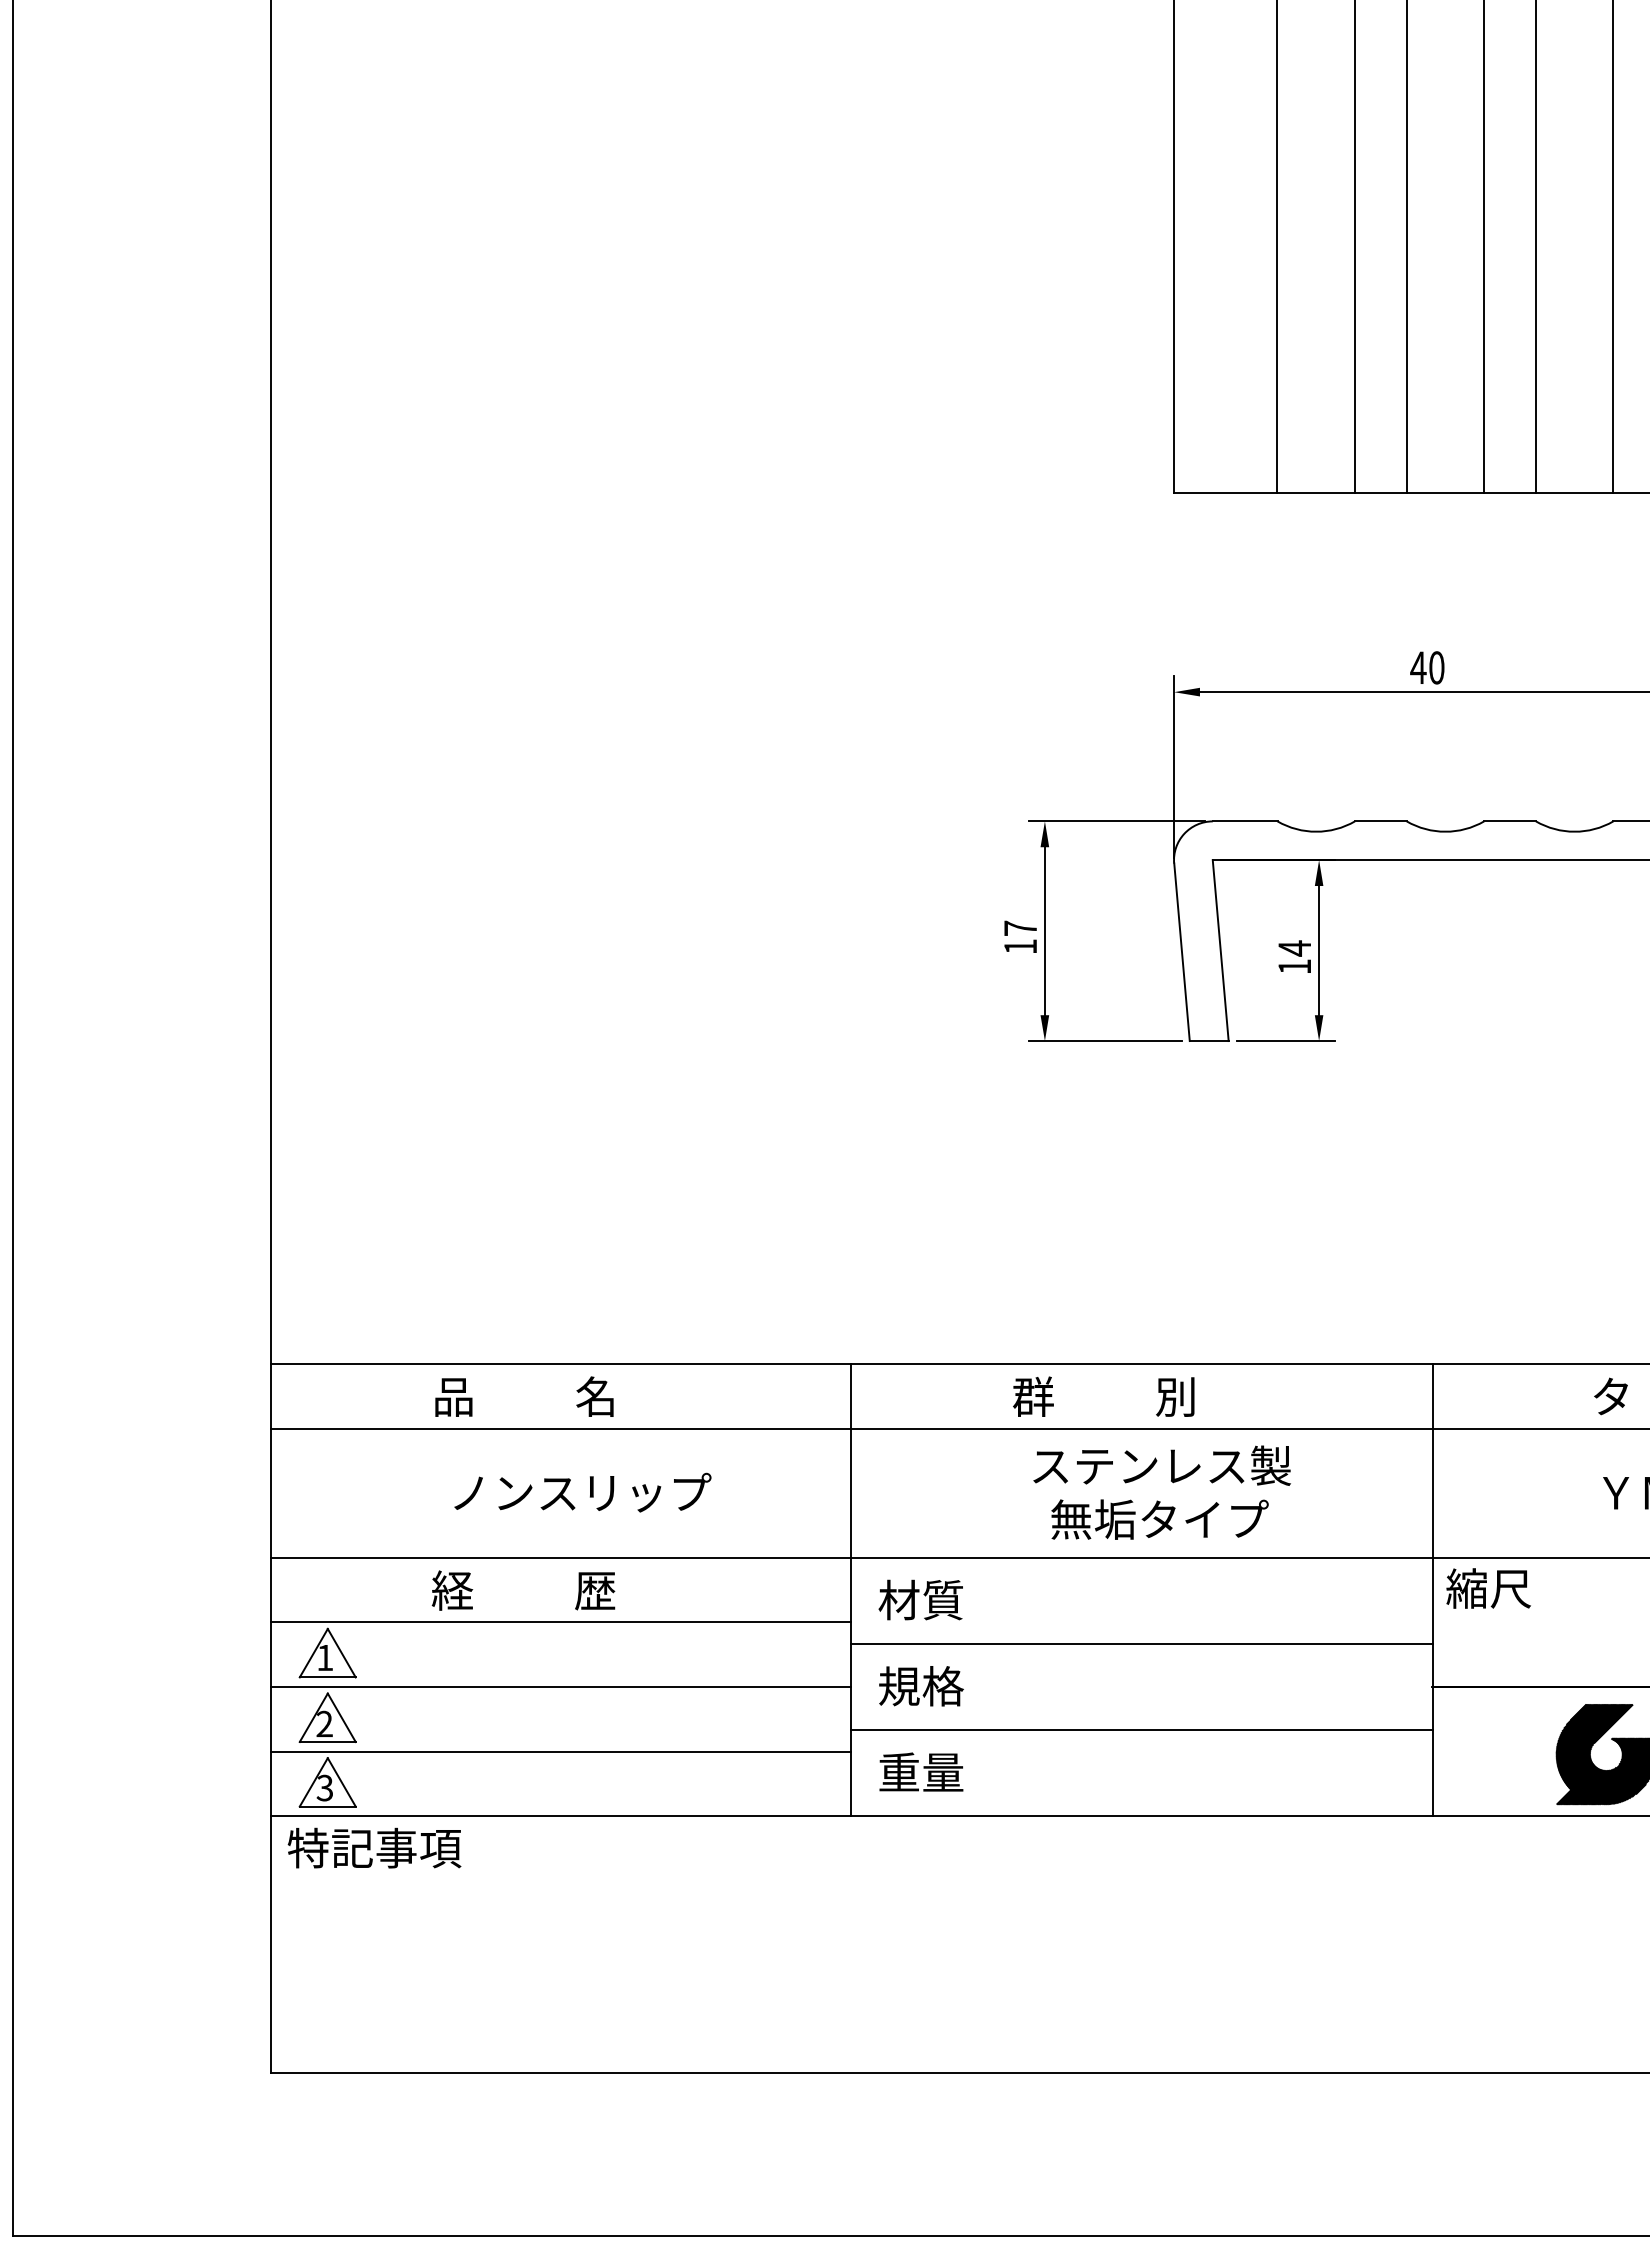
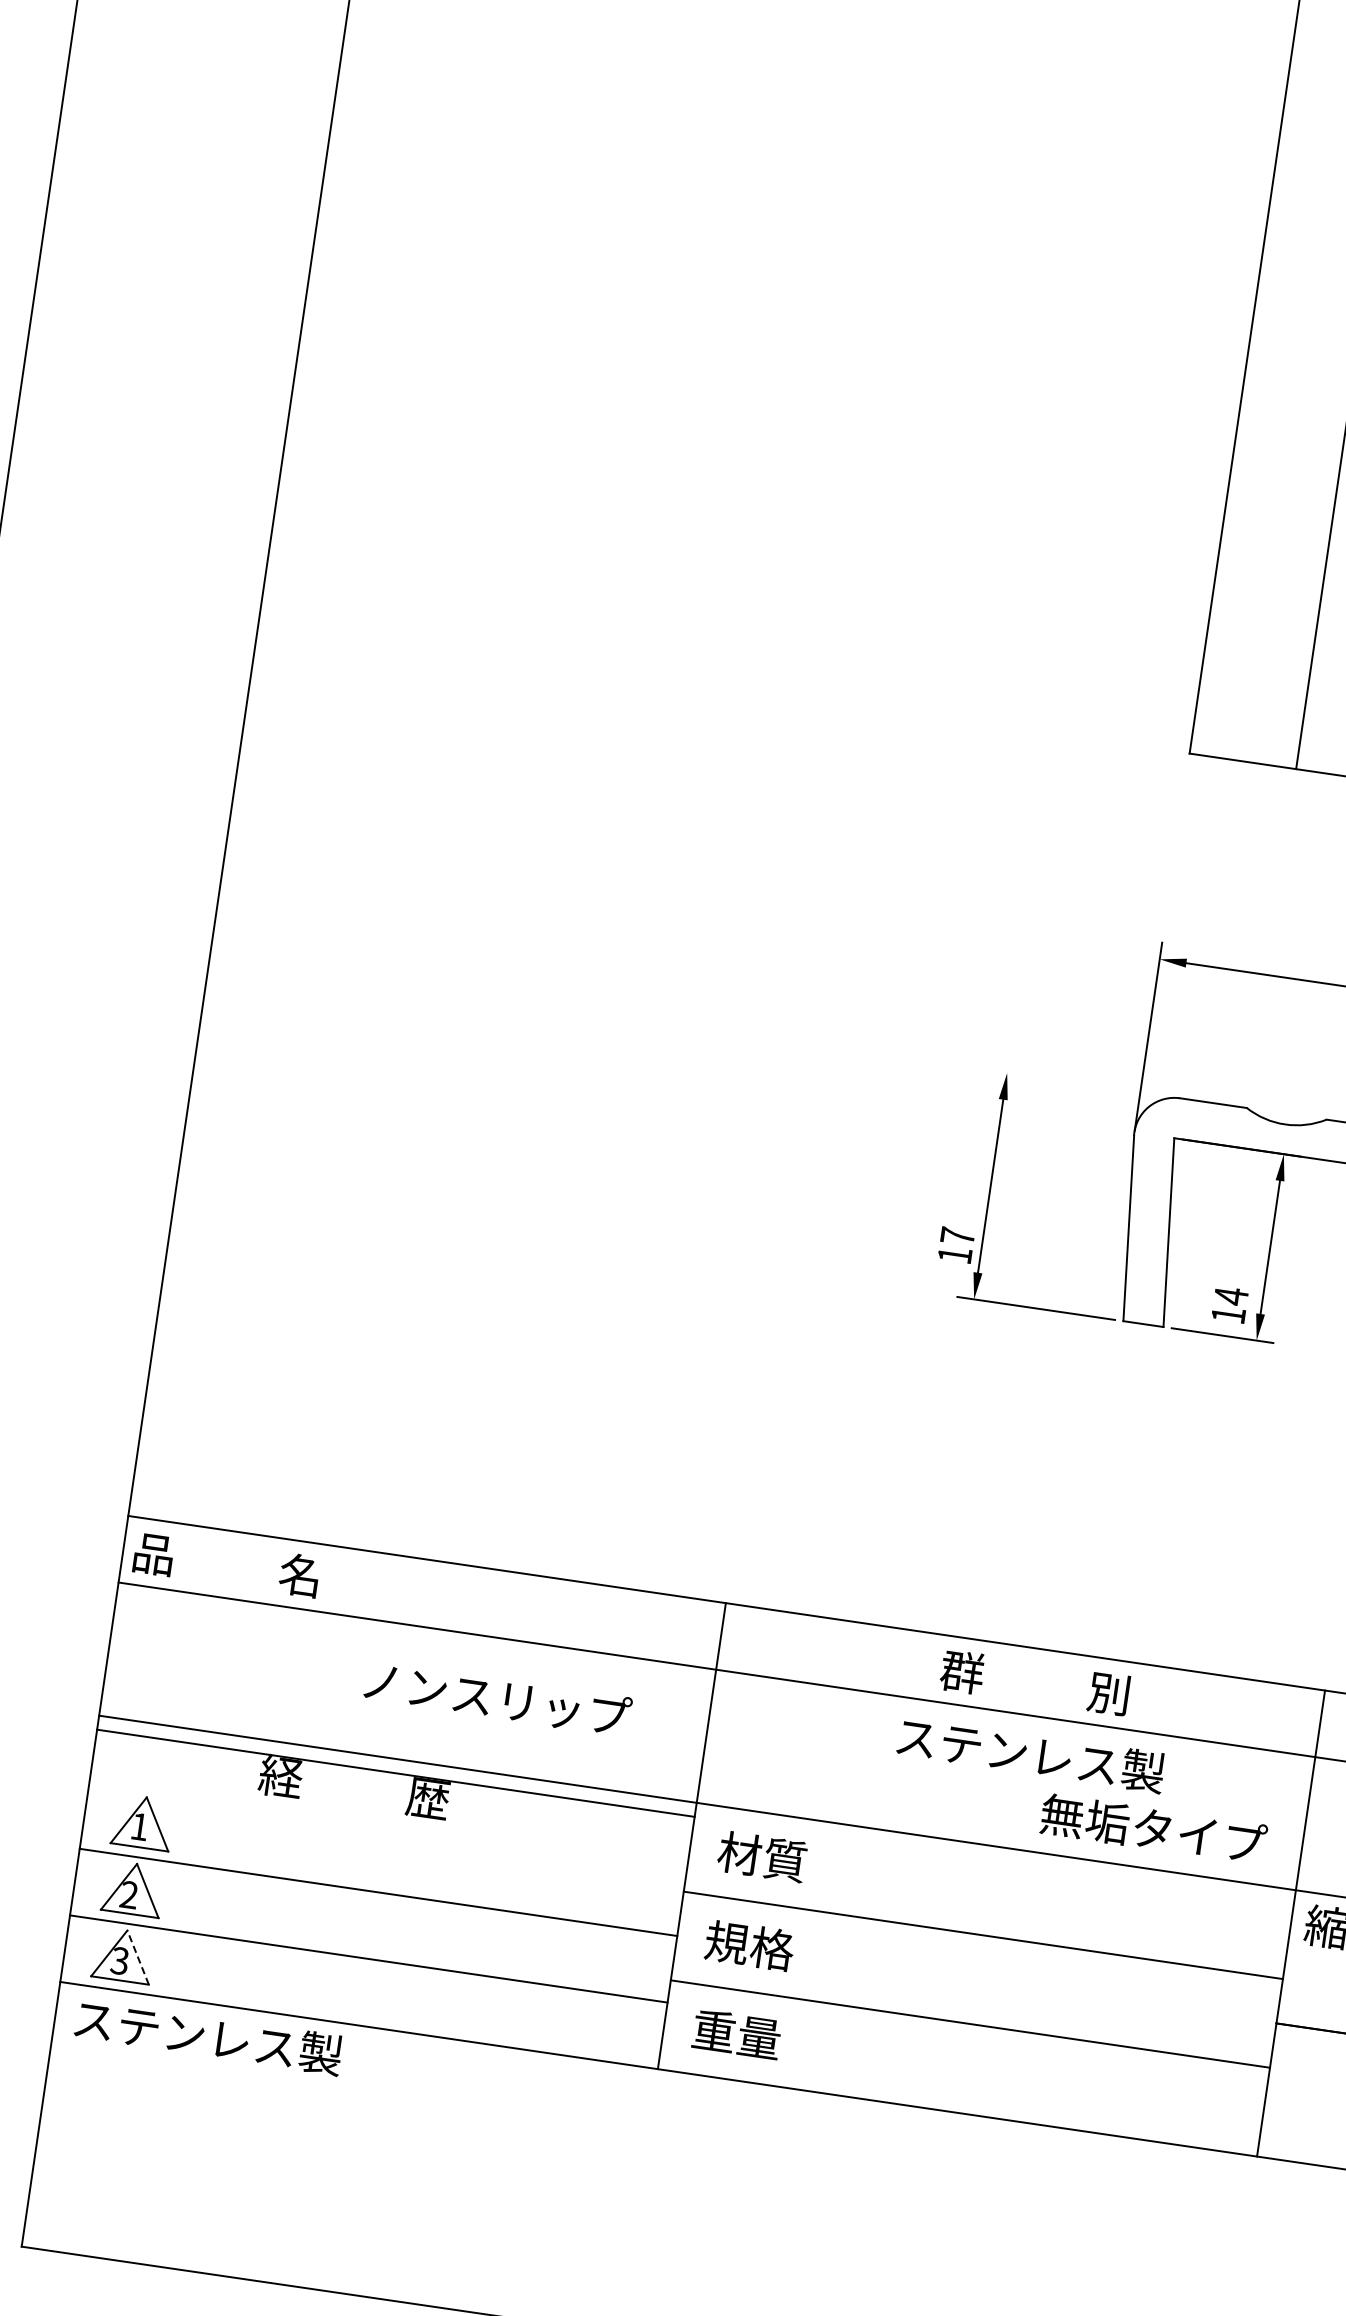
line: (1116, 821) -> (1080, 1083), removed
text: (1020, 936) -> (956, 1244), moved
text: (1294, 956) -> (1229, 1304), moved
text: (524, 1396) -> (226, 1564), moved
text: (1103, 1396) -> (1034, 1682), moved
text: (582, 1492) -> (497, 1698), moved
text: (1159, 1519) -> (1153, 1829), moved
line: (561, 1622) -> (396, 1773), moved
line: (341, 1782) -> (137, 1957), solid -> dashed
text: (417, 1847) -> (206, 2036), 特記事項 -> ステンレス製

